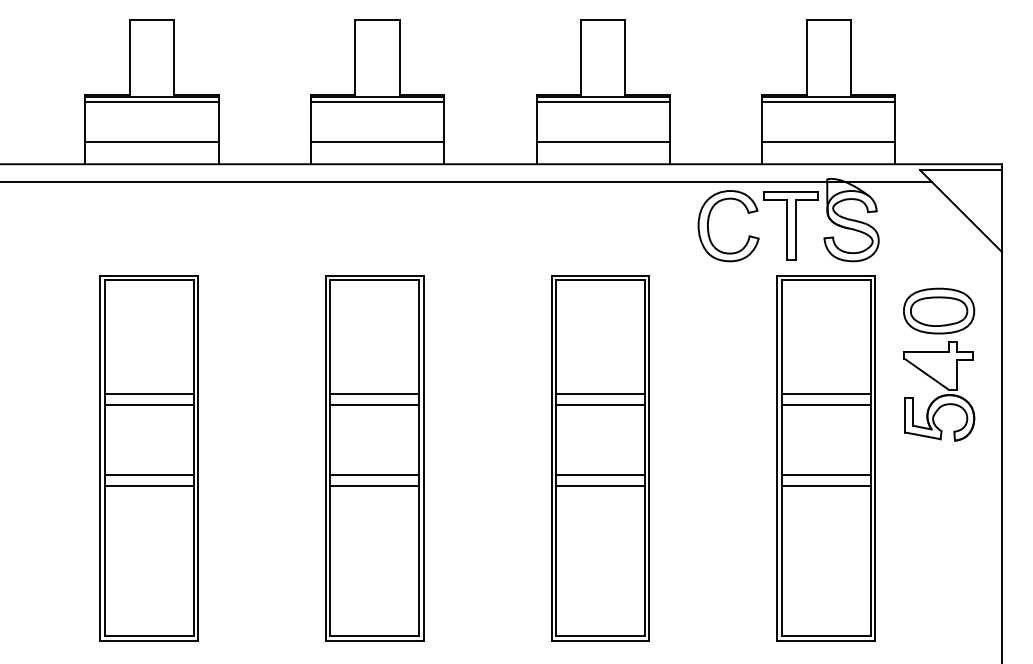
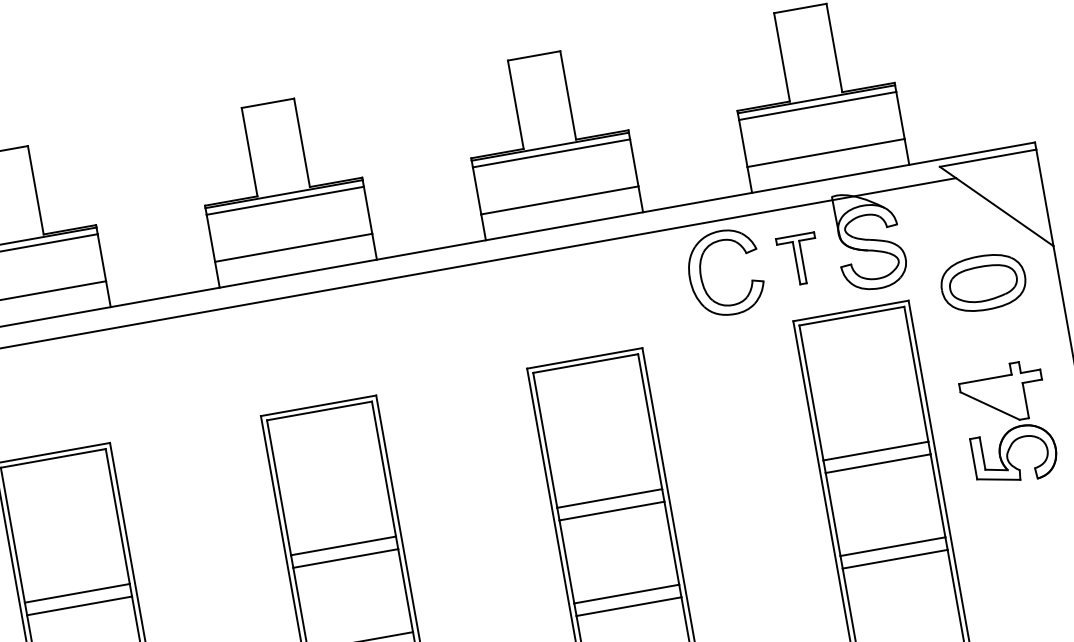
part: (790, 225) -> (798, 259), size x0.6
part: (939, 310) -> (983, 282), moved

